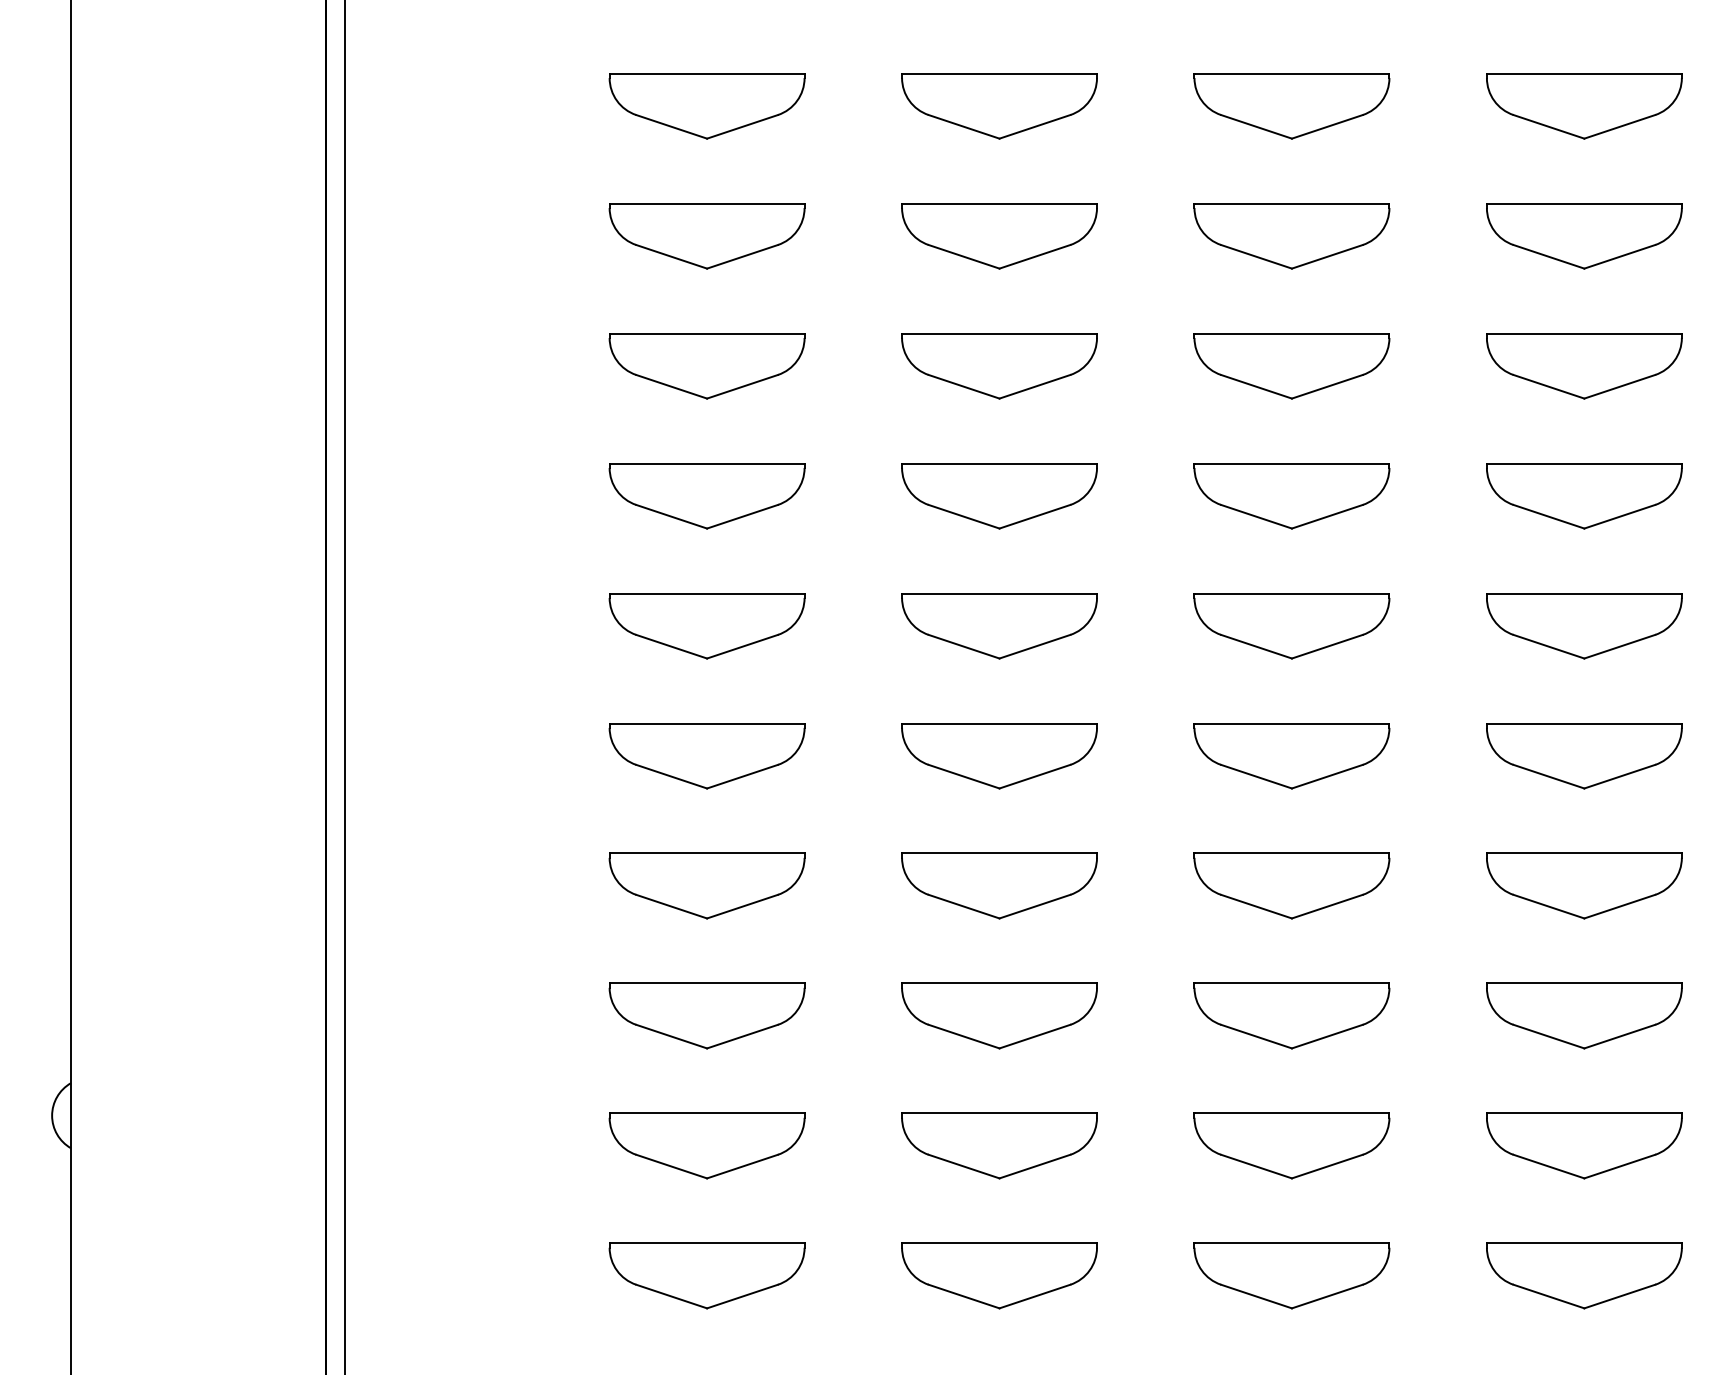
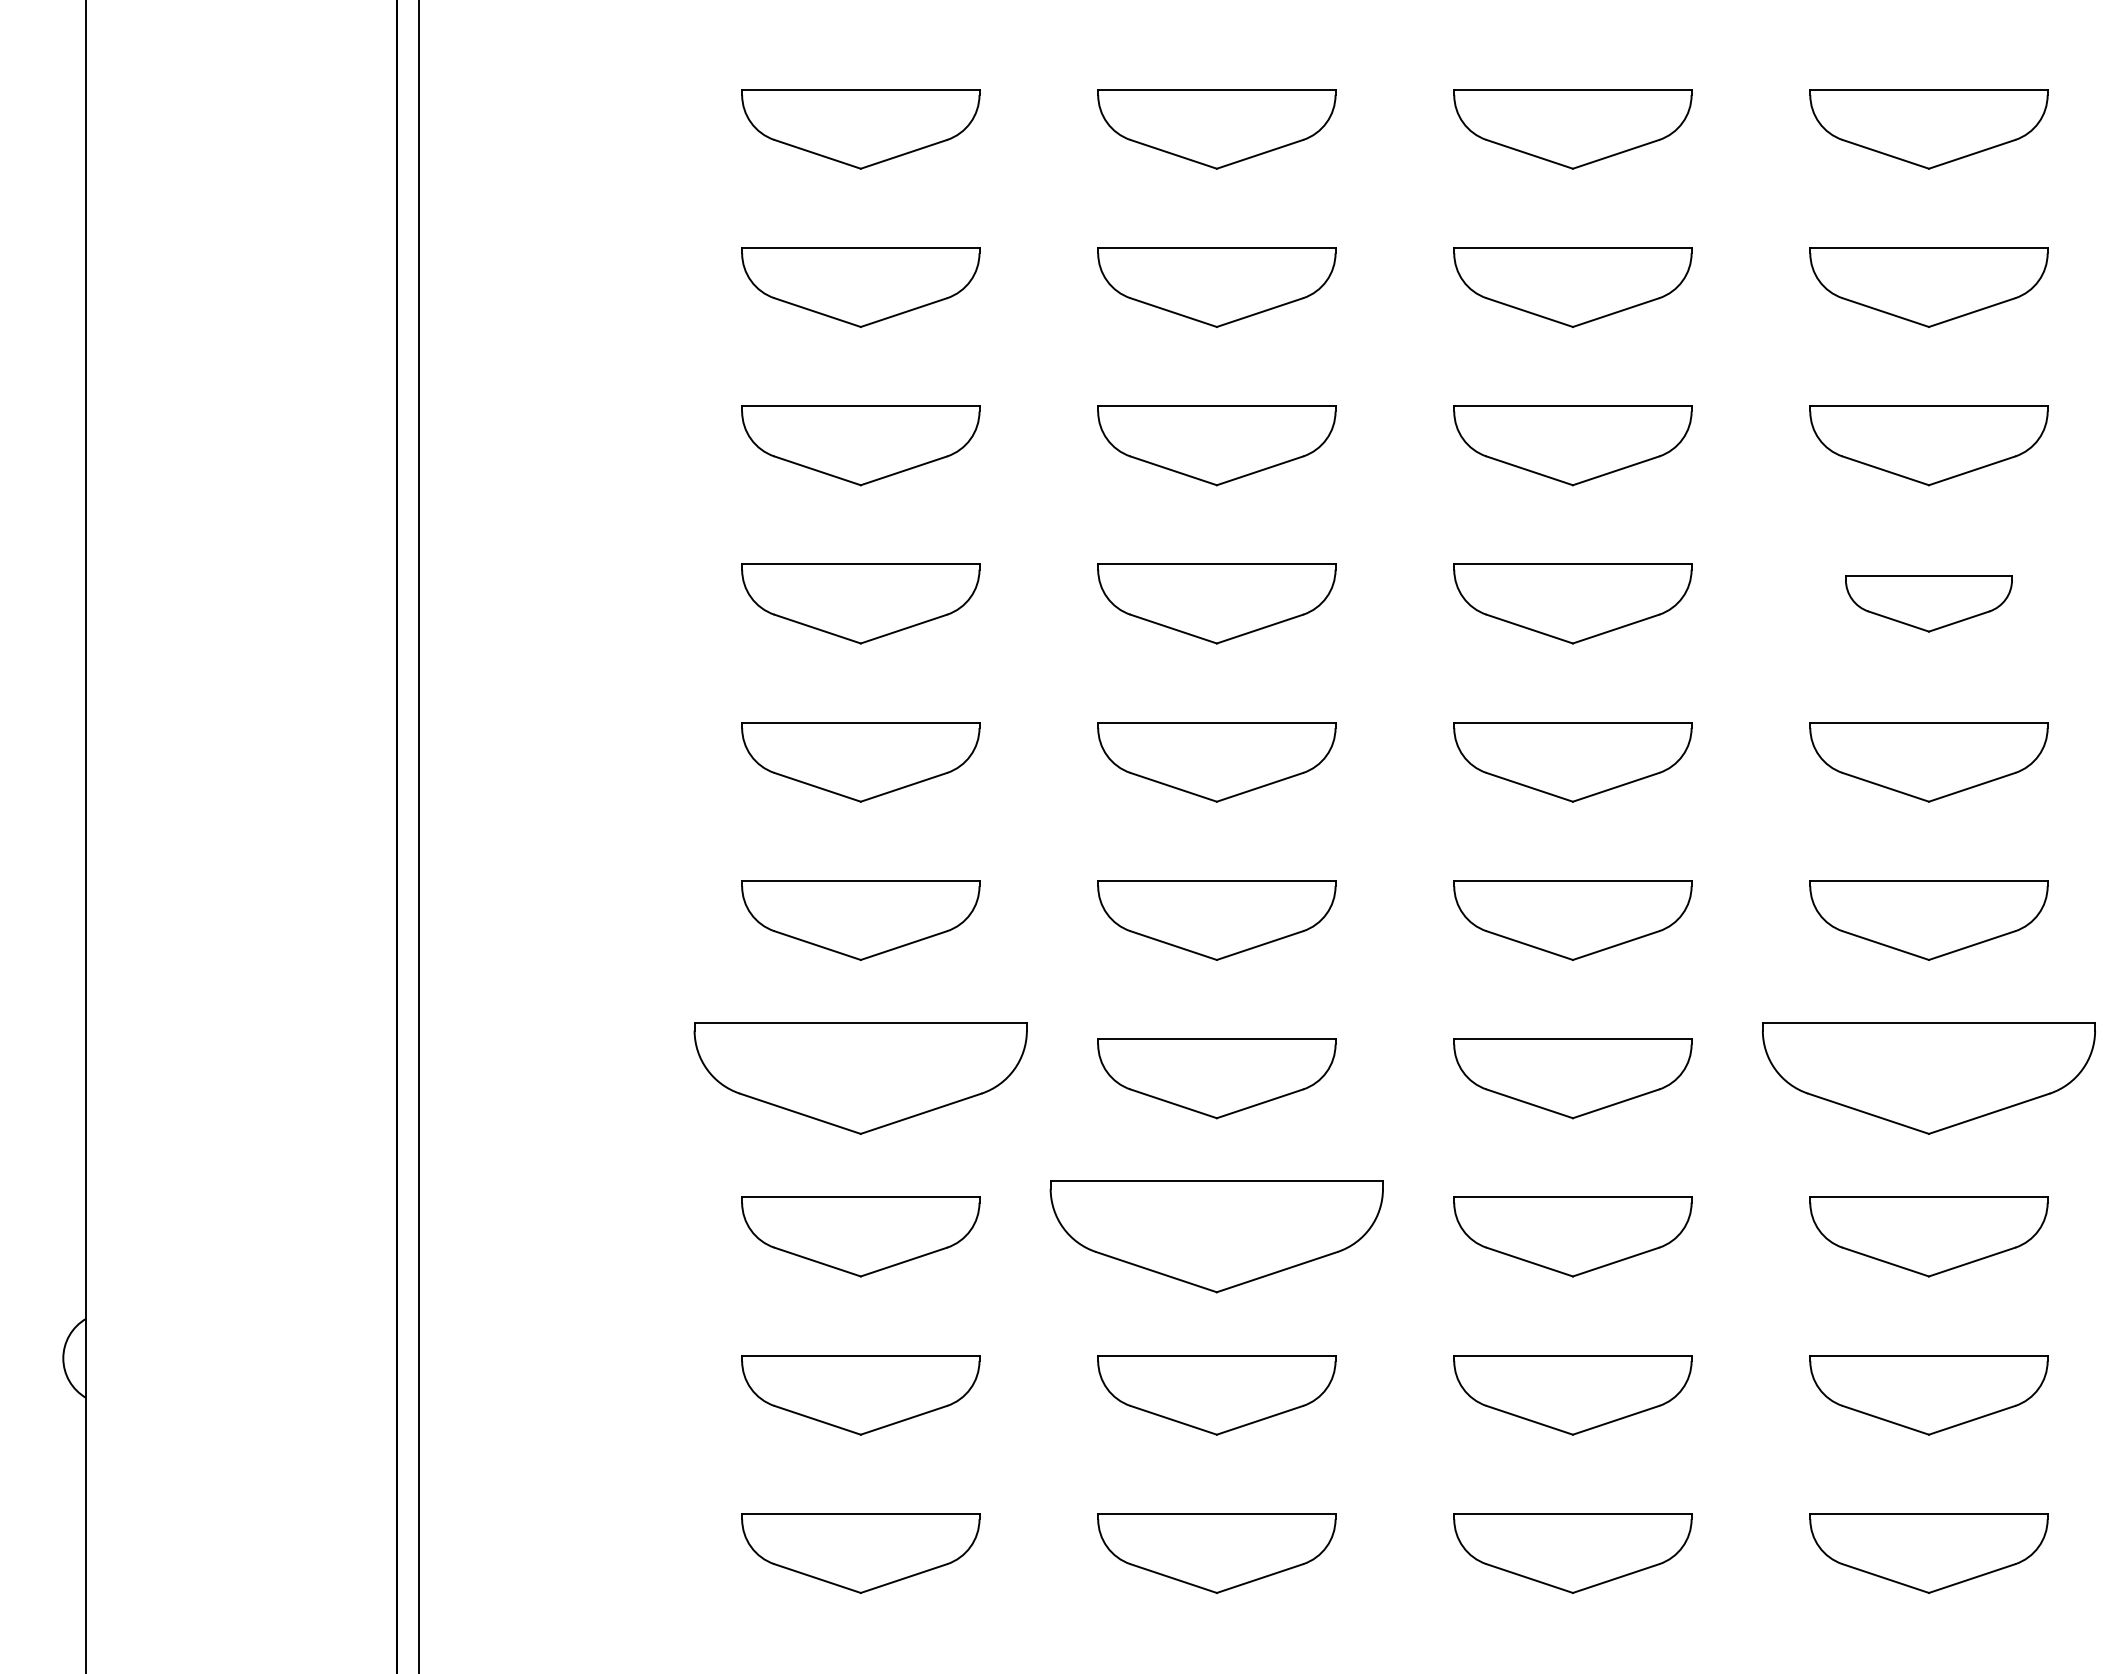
part: (1583, 495) -> (1928, 603), size x0.7
part: (706, 885) -> (860, 1078), size x1.4
part: (1583, 885) -> (1928, 1078), size x1.4
part: (999, 1015) -> (1216, 1236), size x1.4

